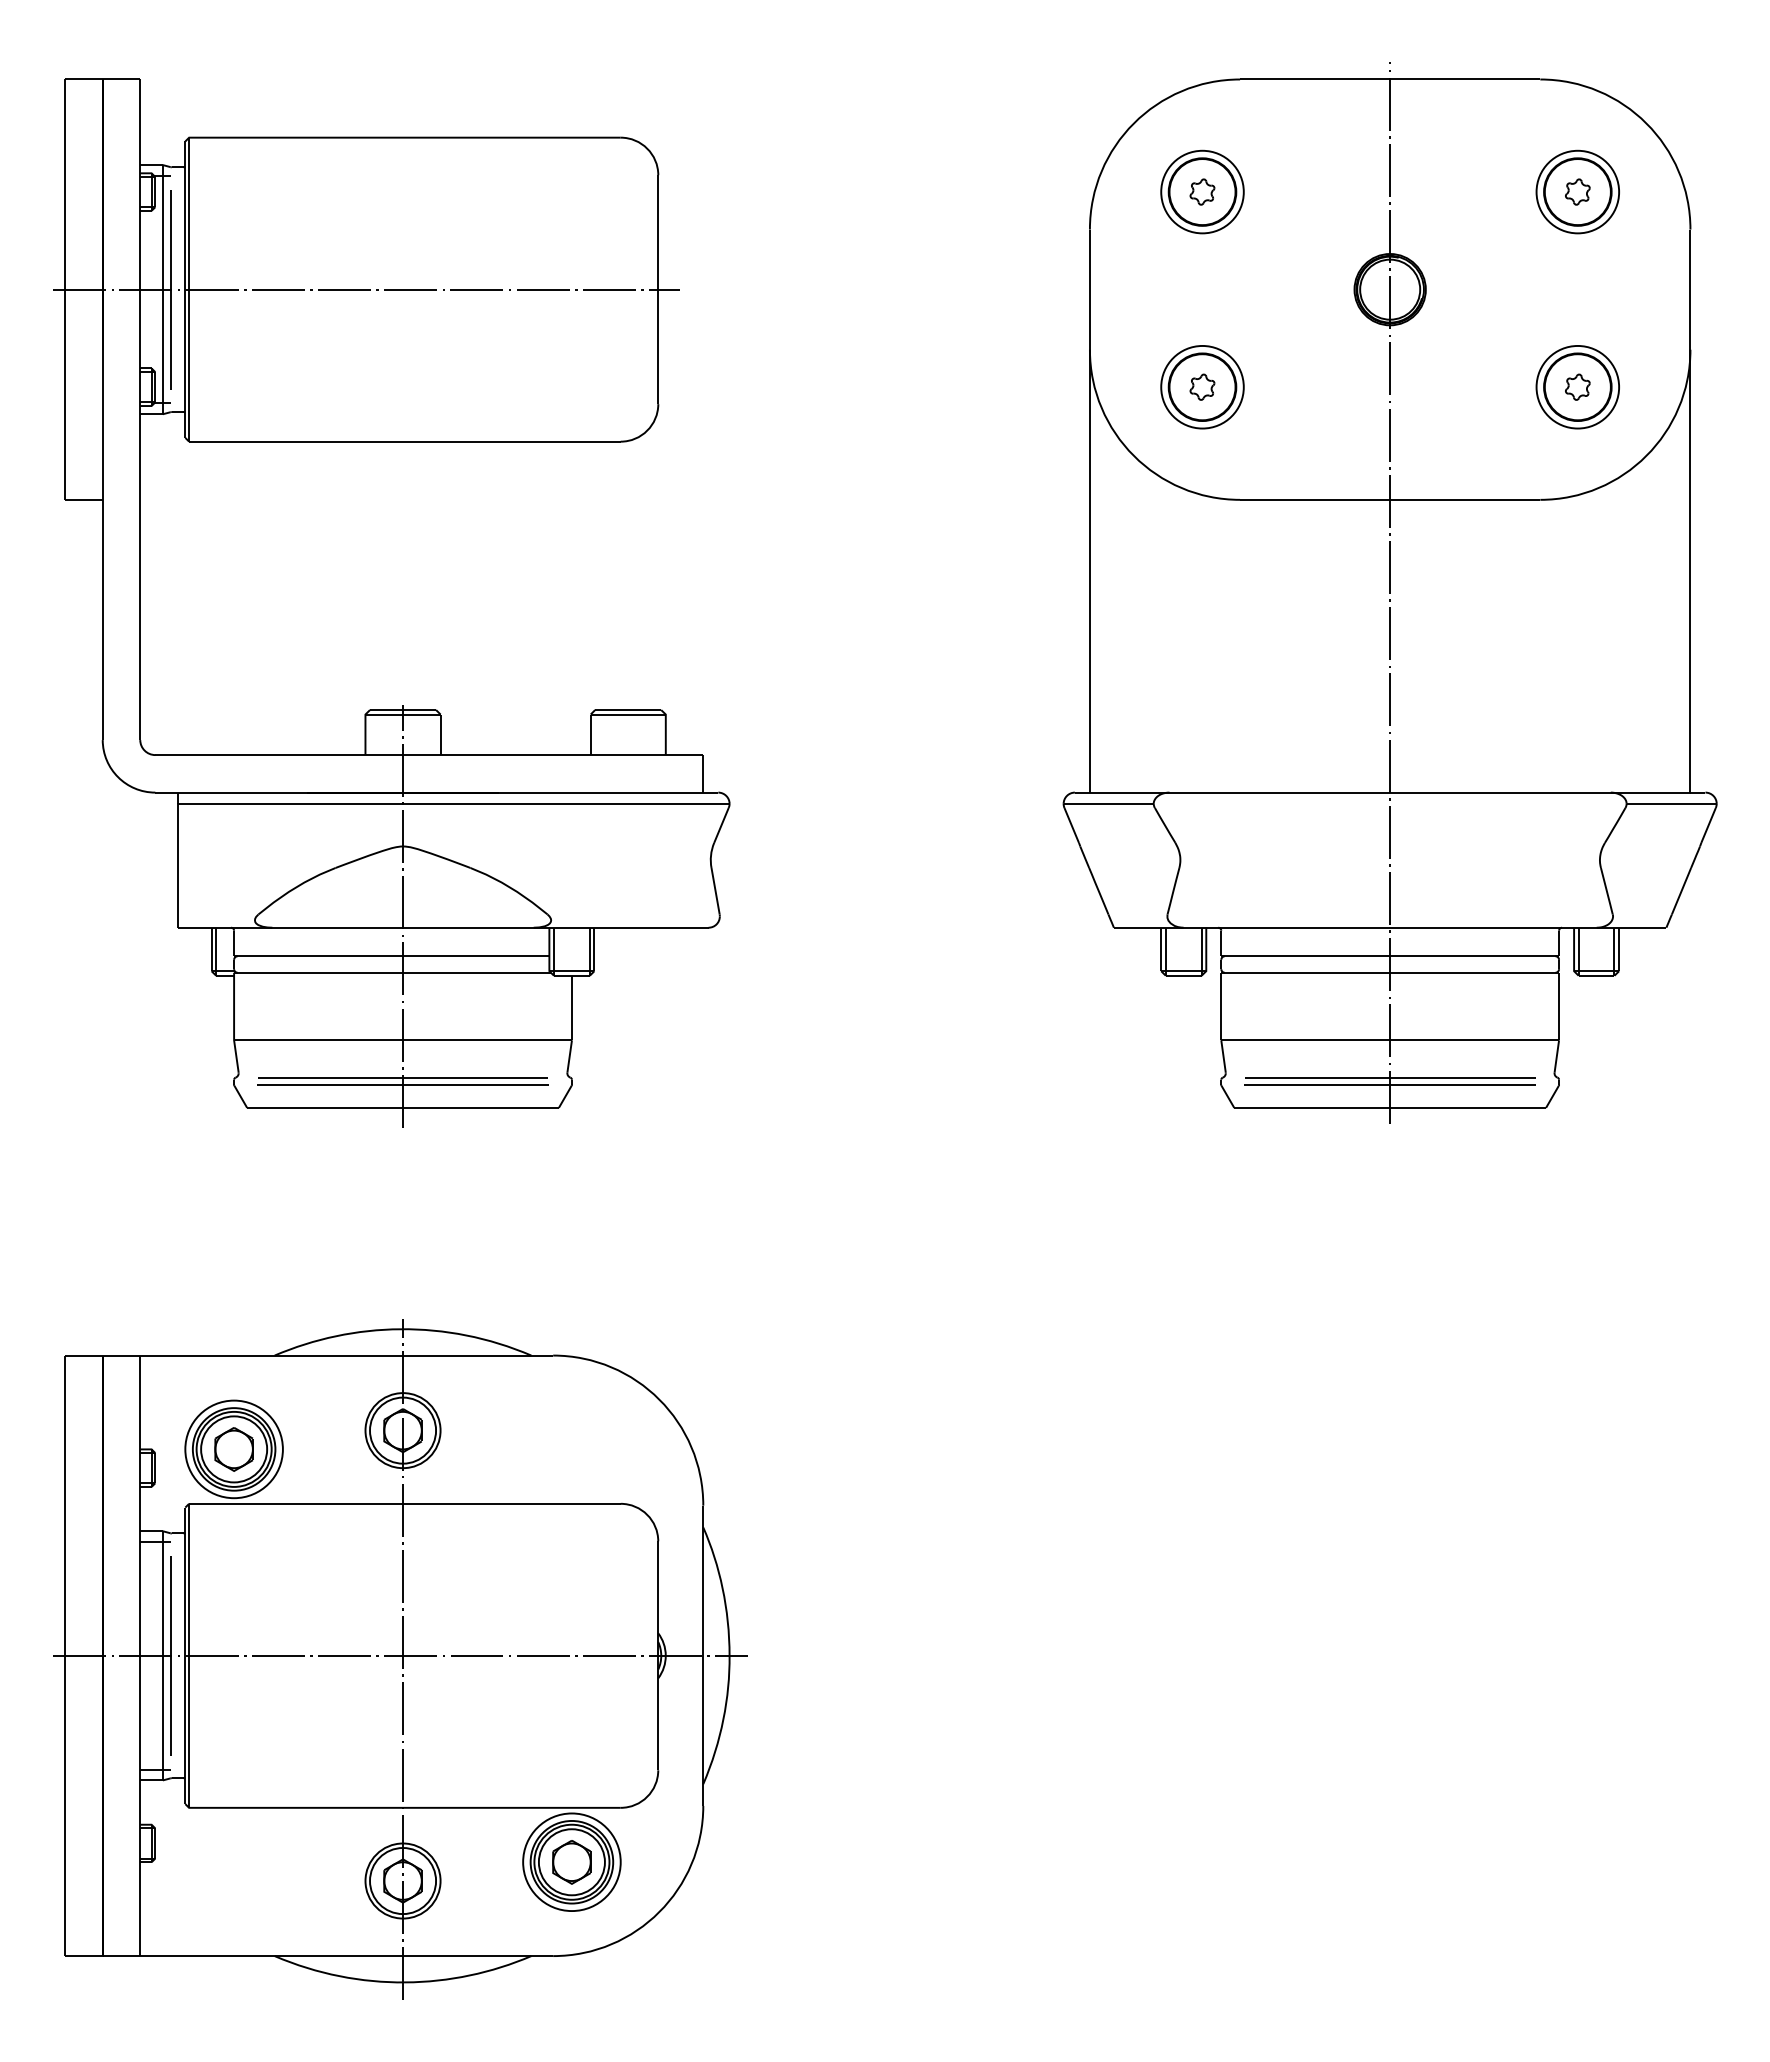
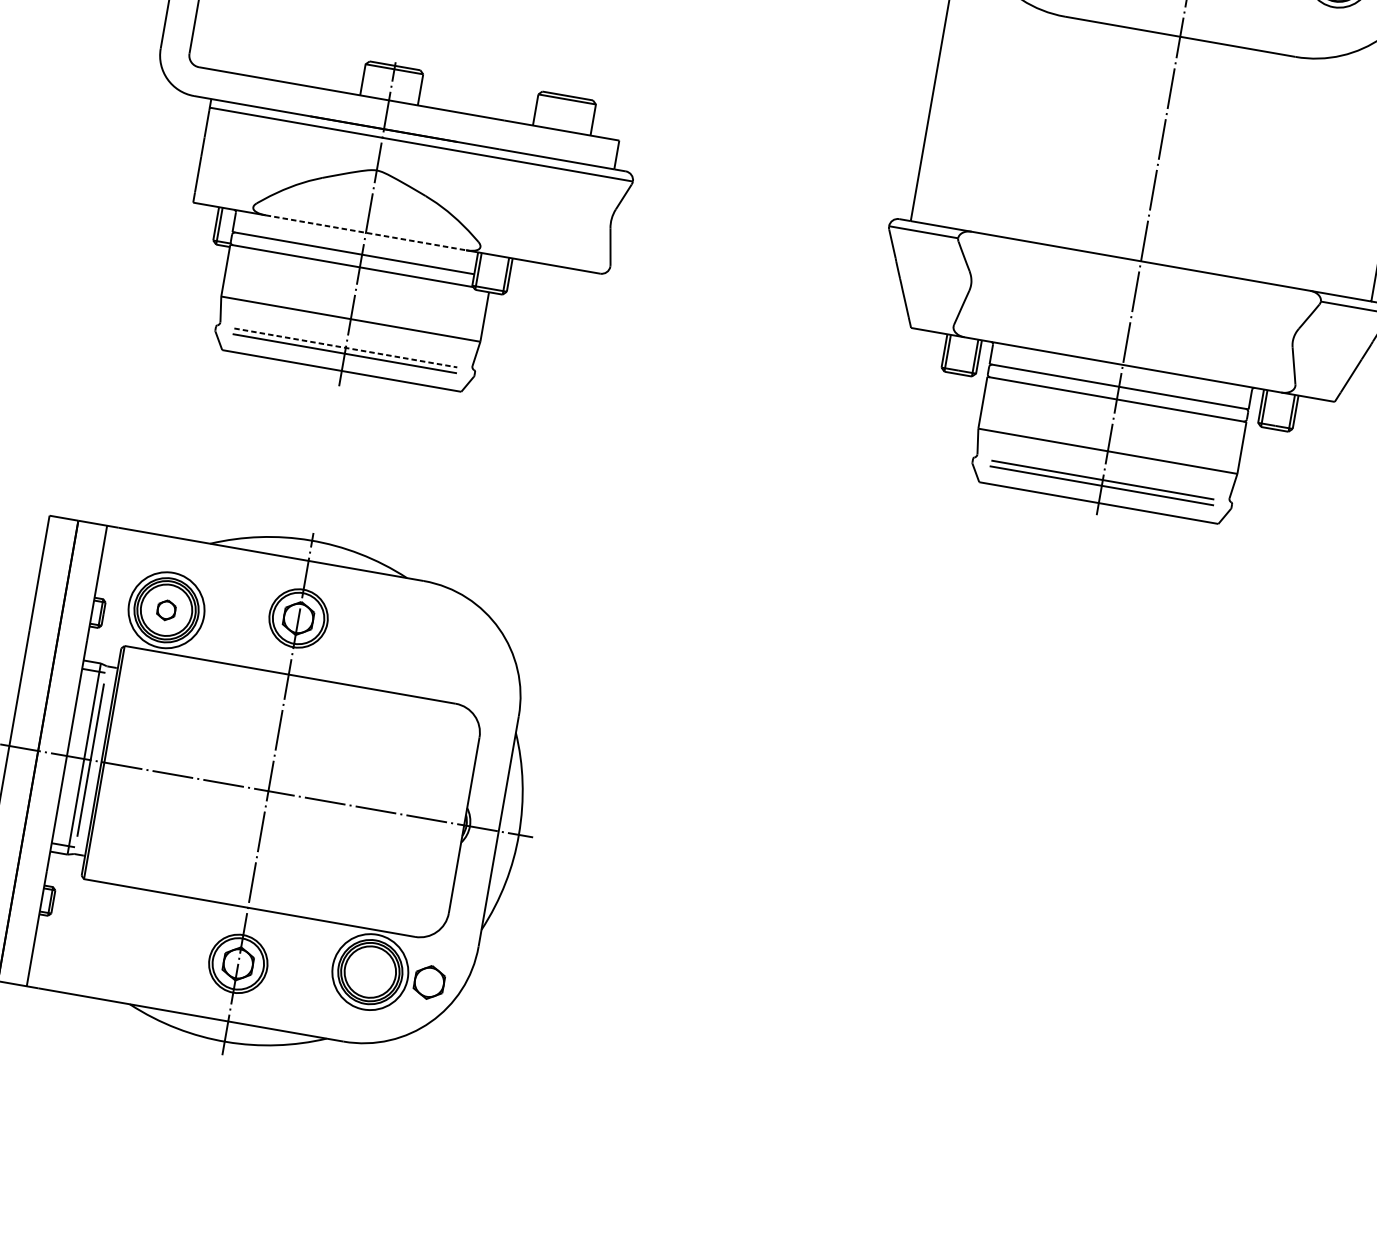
line: (403, 927) -> (366, 232), solid -> dashed
line: (403, 1077) -> (346, 347), solid -> dashed
part: (233, 1449) -> (166, 610), size x0.6
part: (571, 1862) -> (429, 982), moved

